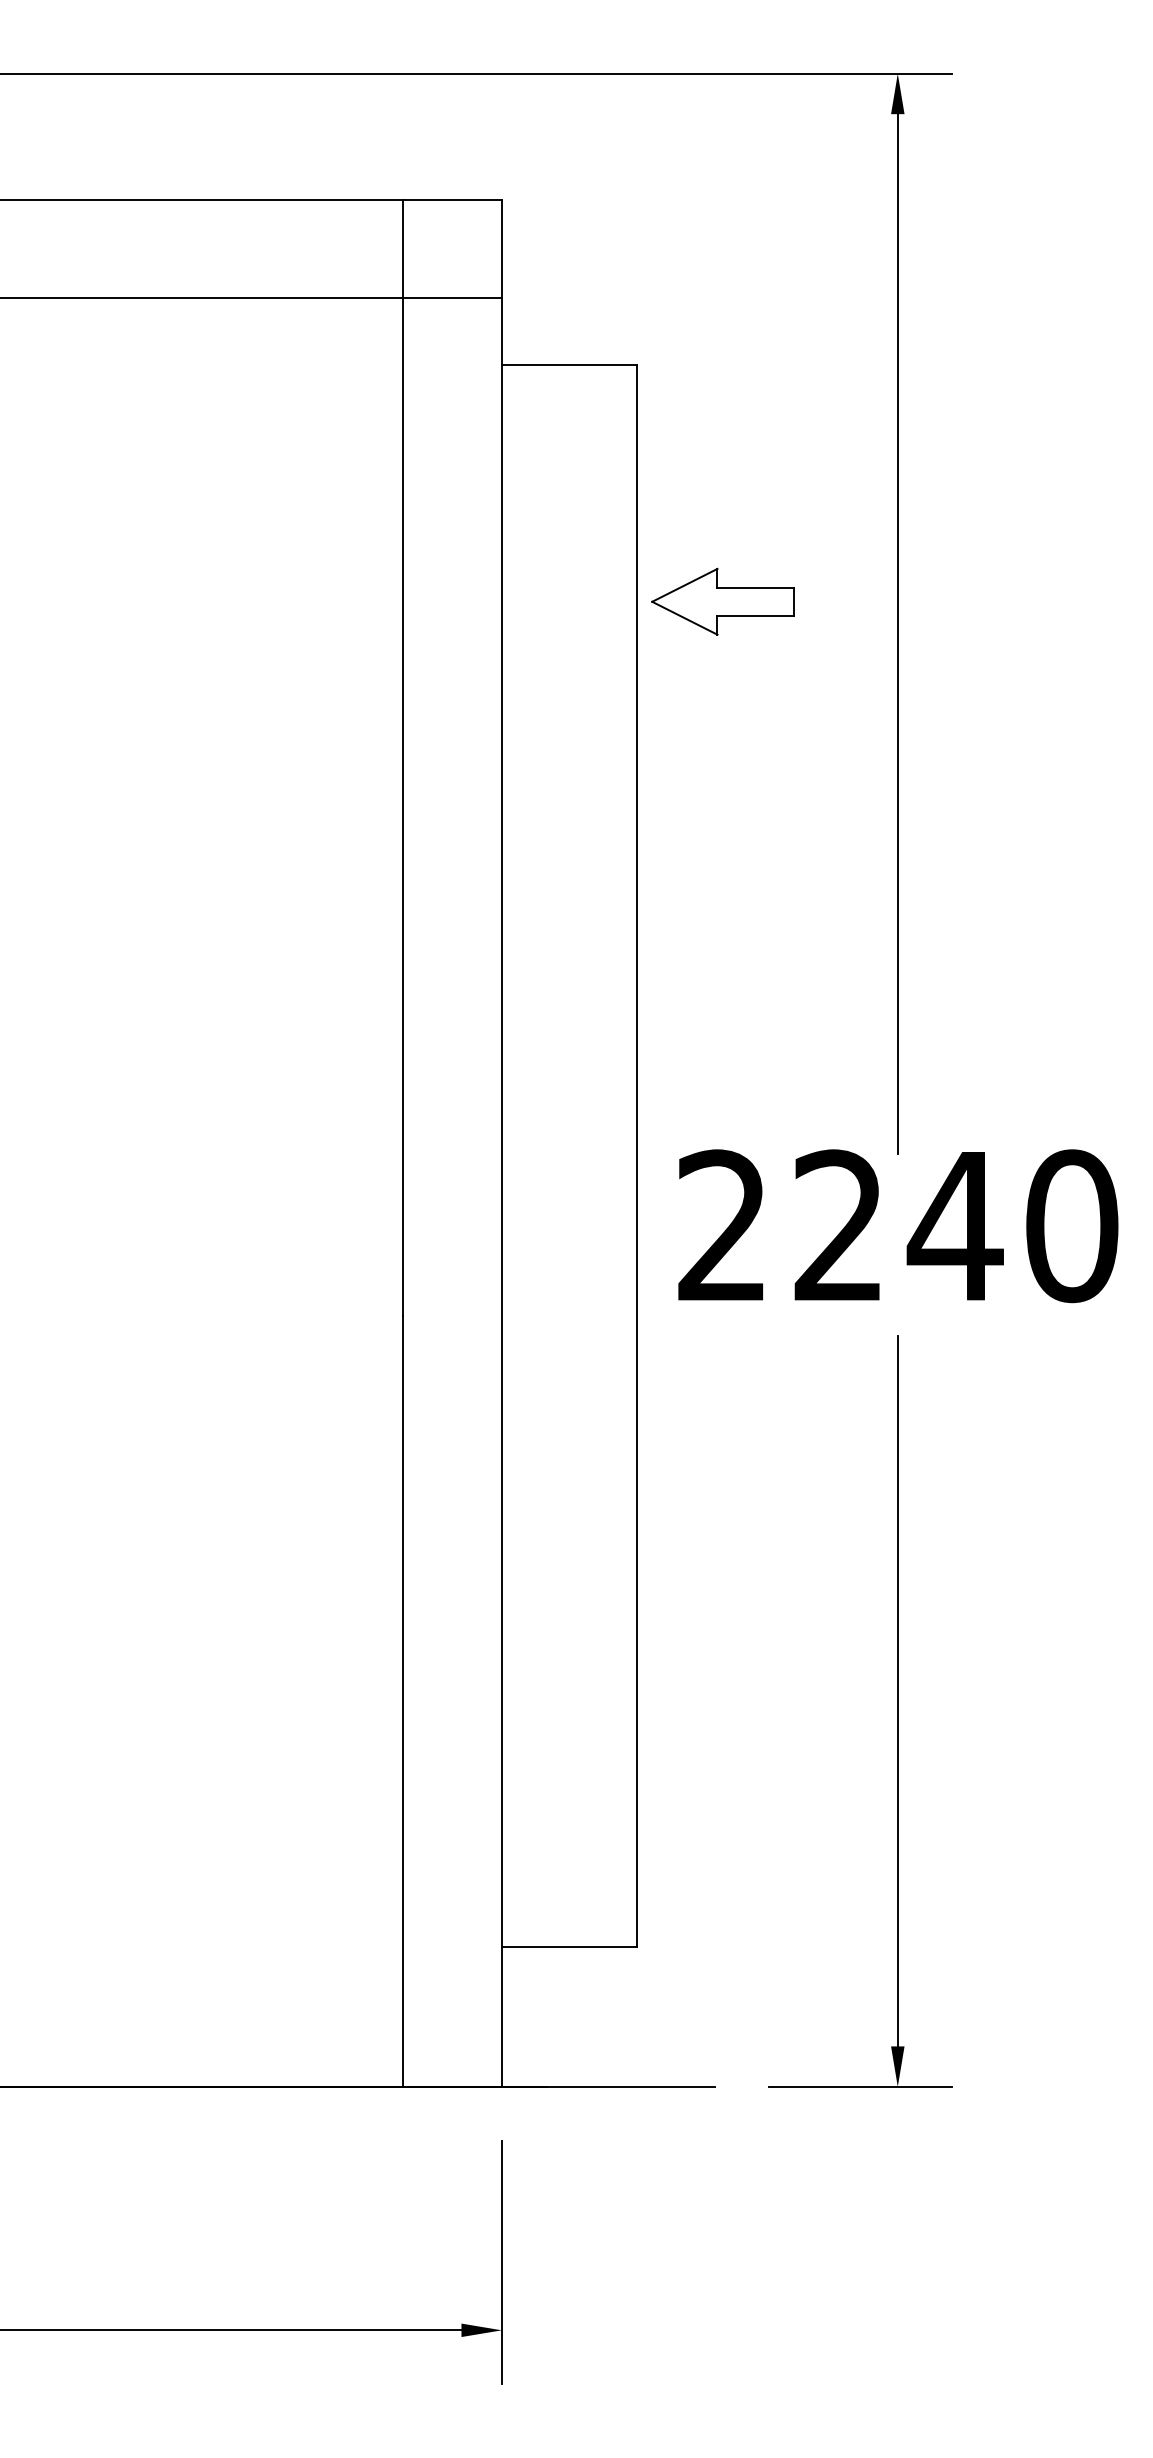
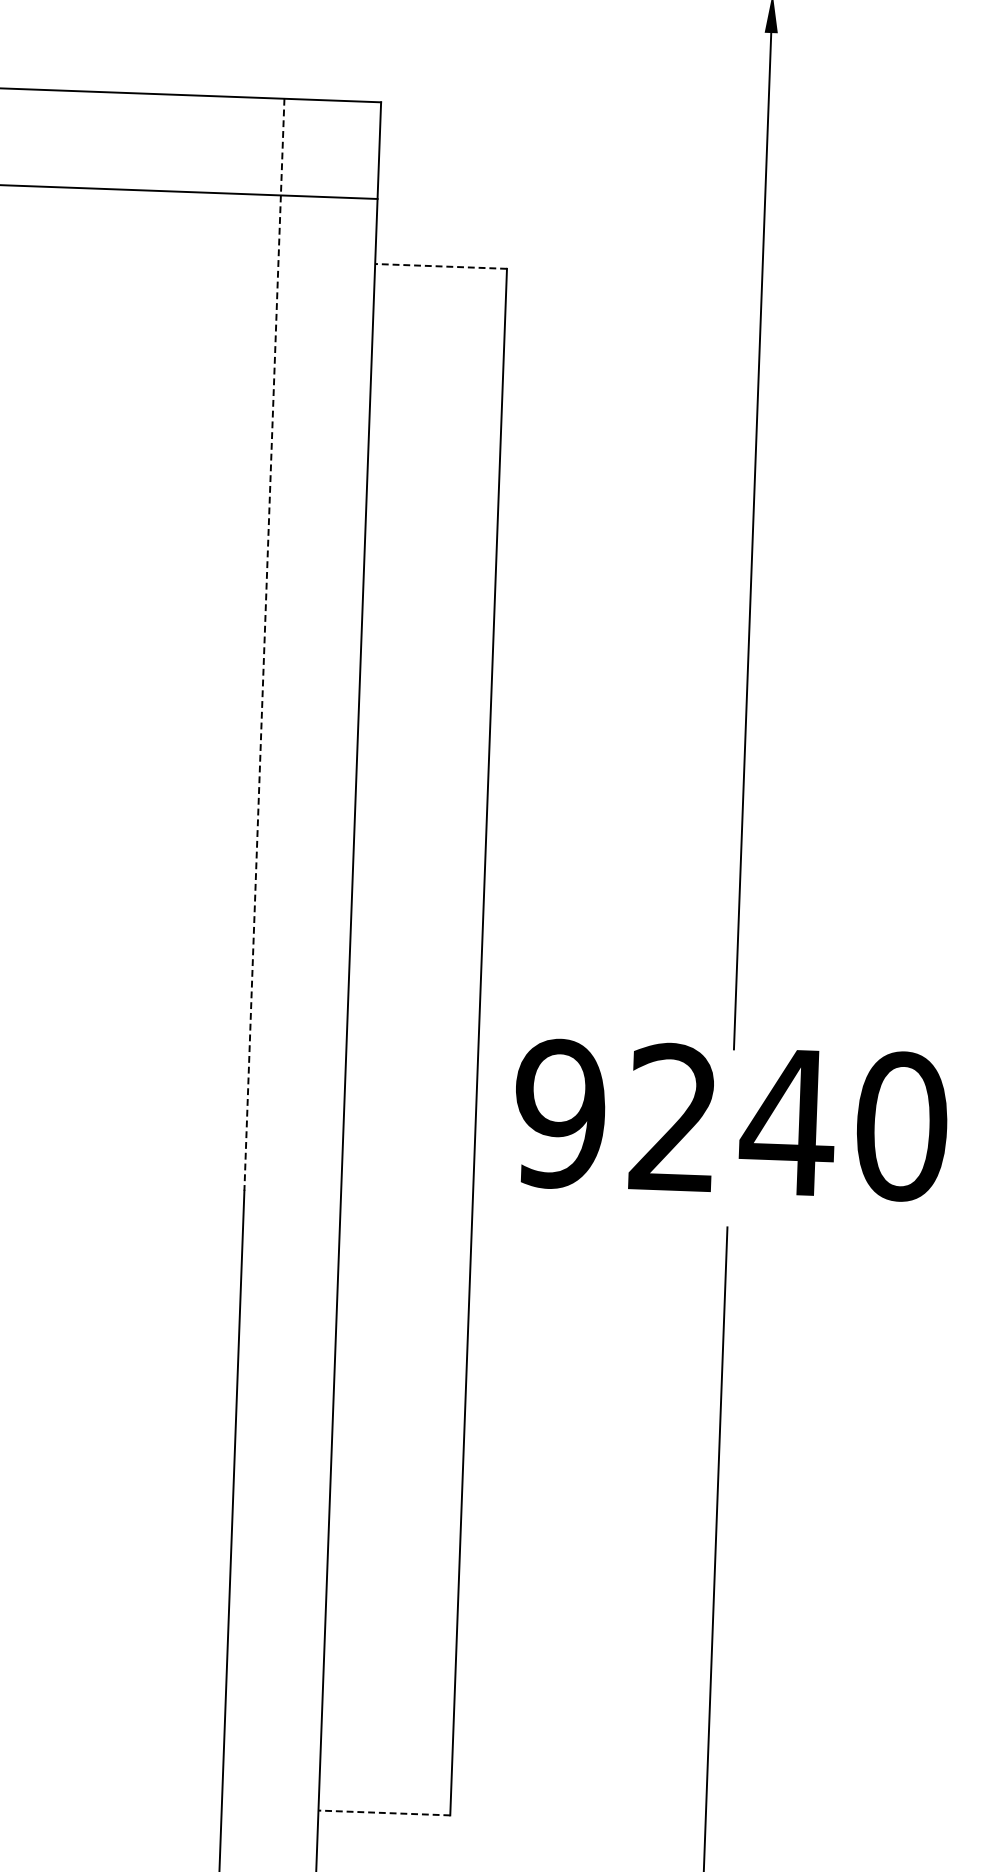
line: (568, 364) -> (440, 265), solid -> dashed
part: (722, 601) -> (582, 503), removed
line: (403, 758) -> (264, 645), solid -> dashed
text: (722, 1226) -> (559, 1114), 2240 -> 9240
line: (568, 1946) -> (383, 1812), solid -> dashed

